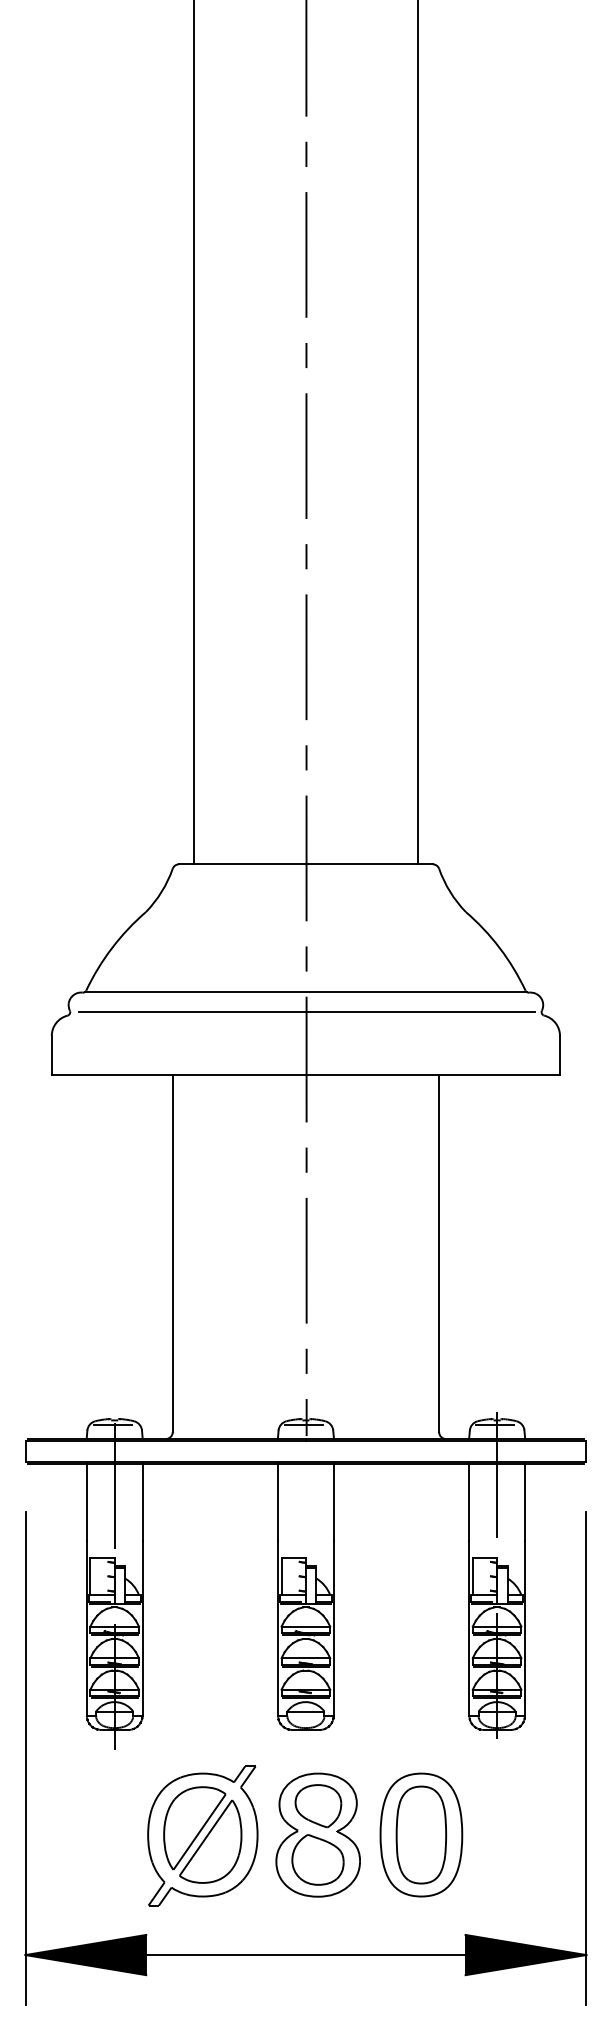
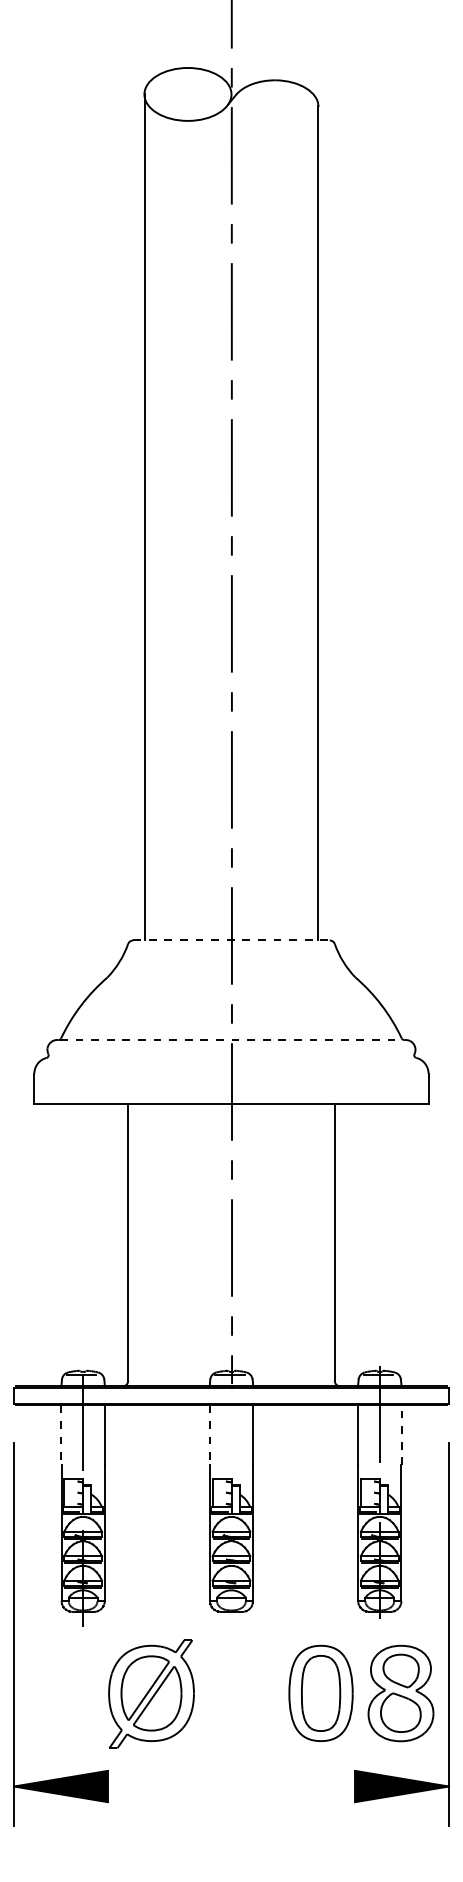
line: (305, 864) -> (231, 940), solid -> dashed
line: (305, 991) -> (231, 1039), solid -> dashed
line: (307, 1012) -> (232, 1055), removed
line: (86, 1502) -> (61, 1435), solid -> dashed
line: (277, 1502) -> (209, 1435), solid -> dashed
line: (525, 1502) -> (401, 1435), solid -> dashed
part: (317, 1835) -> (400, 1693), moved
line: (305, 1955) -> (231, 1786), removed

